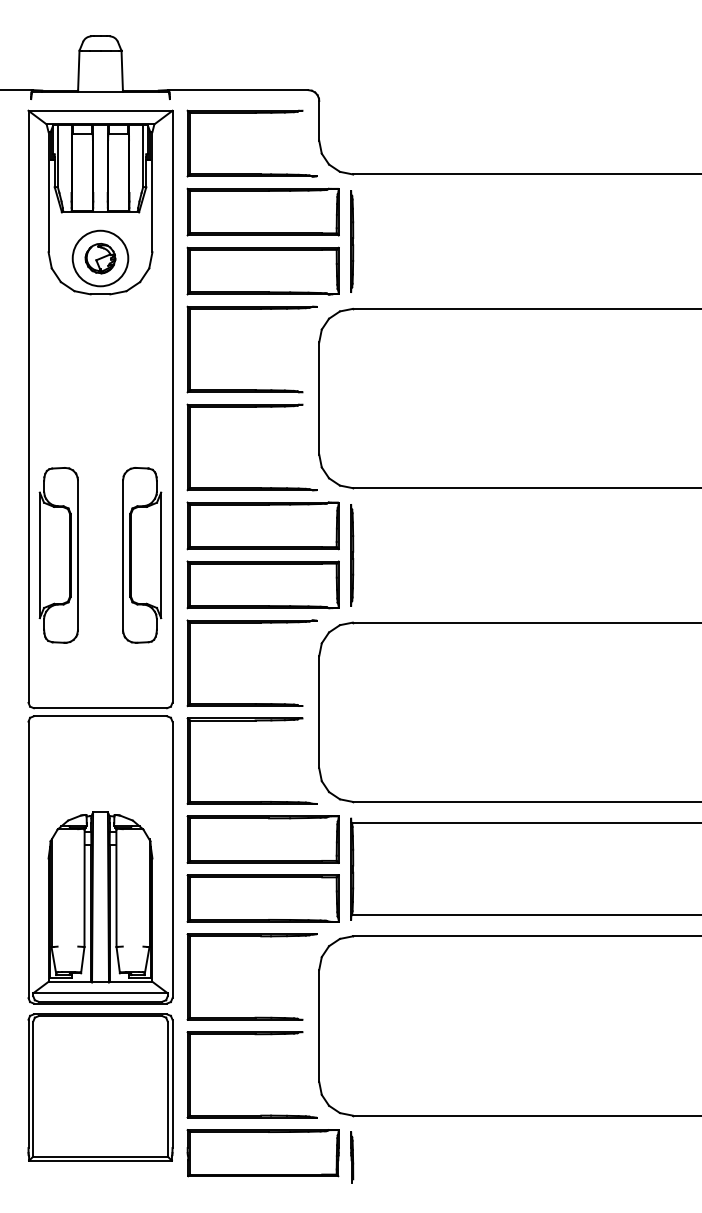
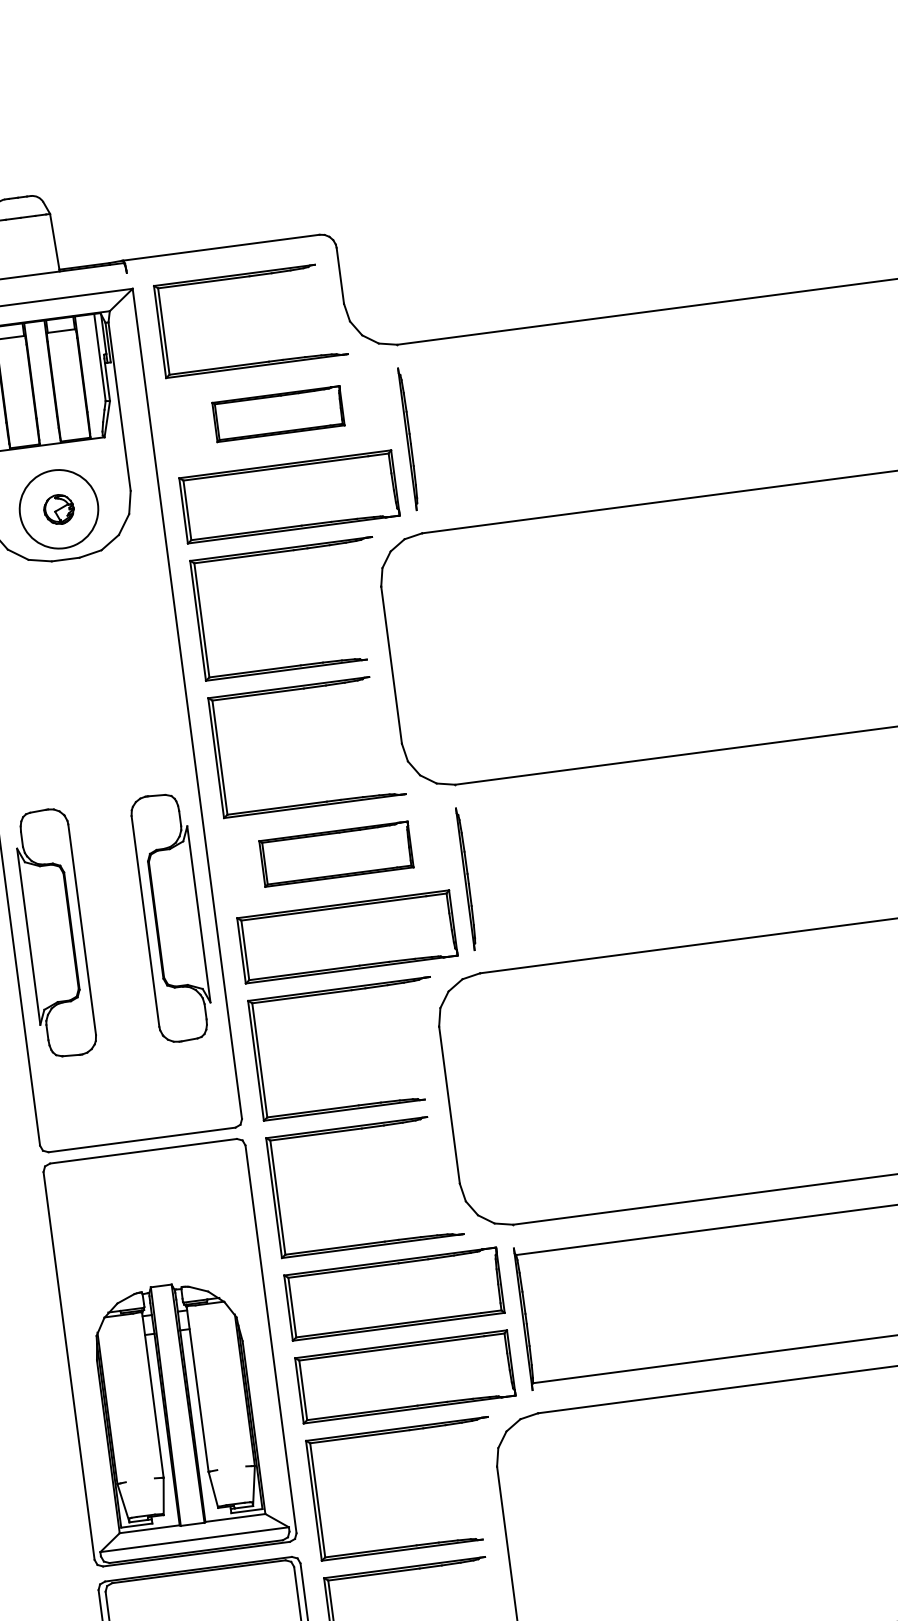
part: (262, 211) -> (277, 413), size x0.6
part: (100, 258) -> (58, 509), size x0.7
part: (262, 525) -> (335, 853), size x0.7

